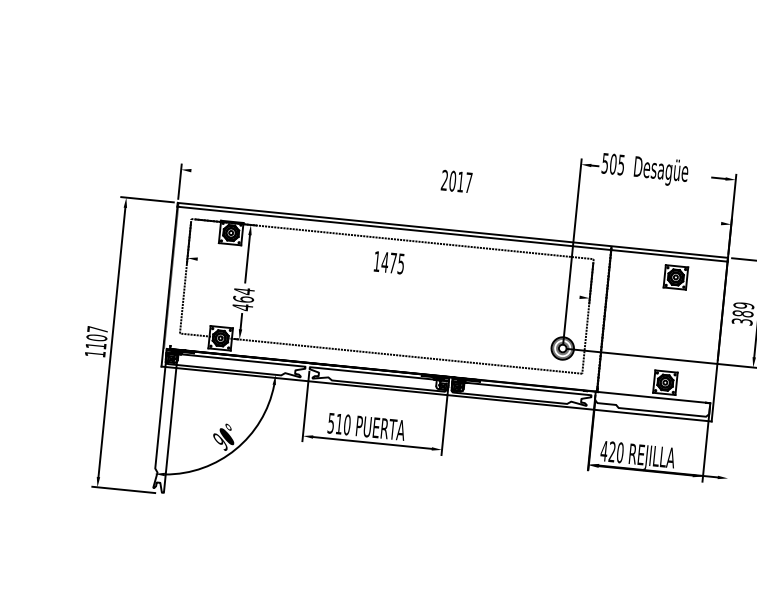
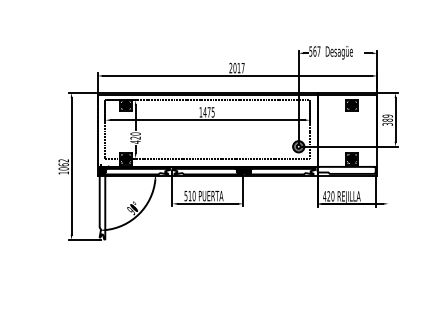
text: (616, 164) -> (316, 51), 505 -> 567
line: (456, 196) -> (237, 75), added
line: (388, 278) -> (207, 120), added
text: (243, 294) -> (135, 135), 464 -> 420
text: (96, 337) -> (63, 164), 1107 -> 1062

